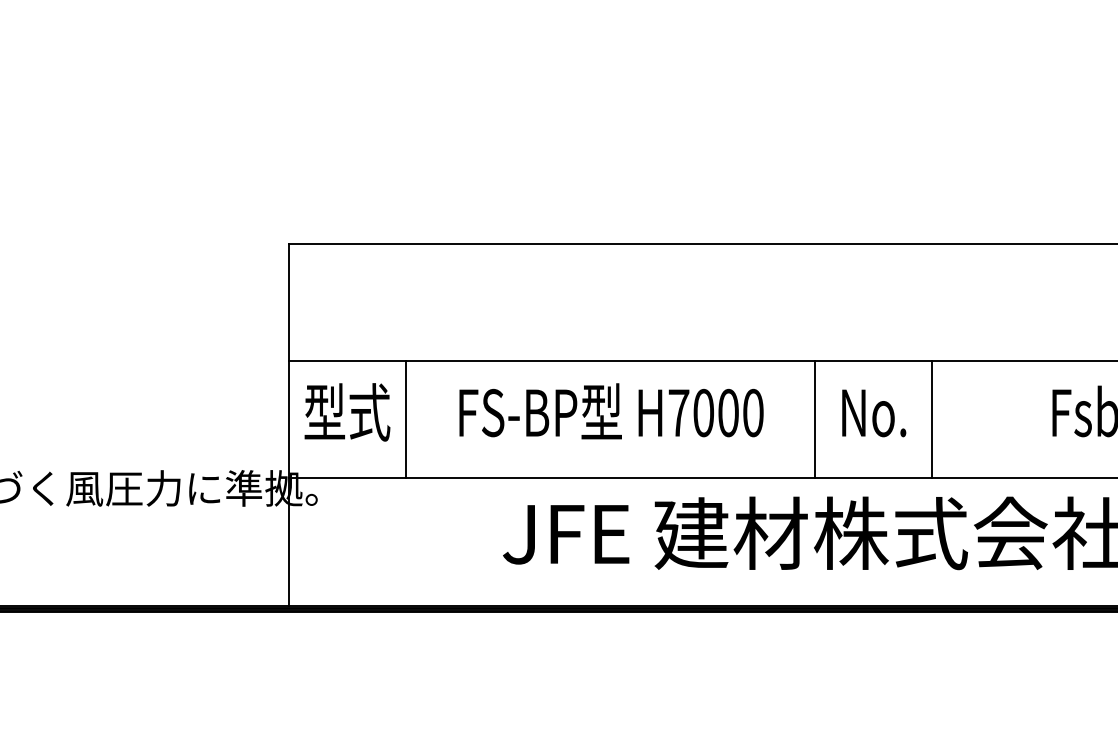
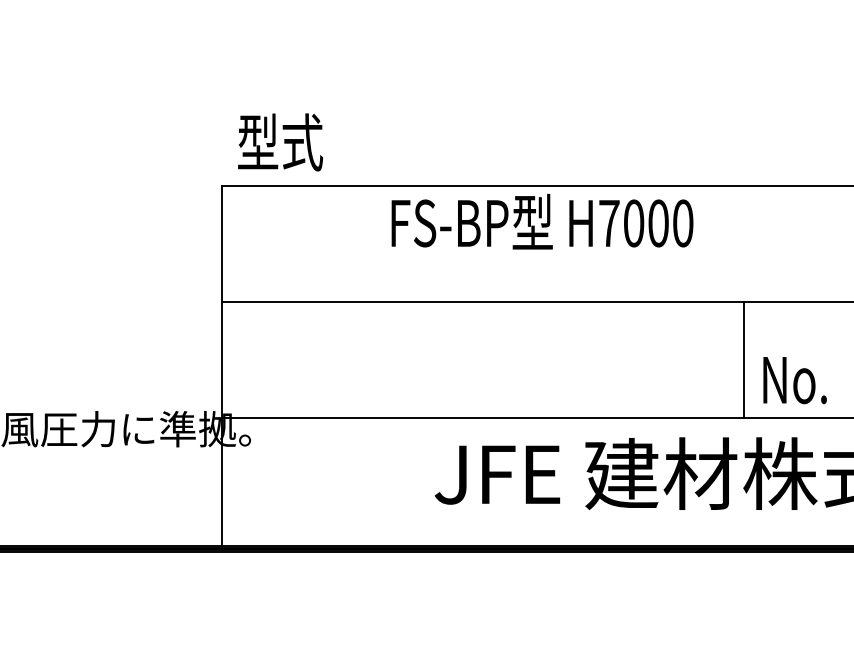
text: (611, 411) -> (542, 221), moved
text: (347, 412) -> (280, 142), moved
text: (874, 413) -> (795, 380), moved
line: (405, 418) -> (338, 359), removed

